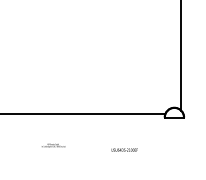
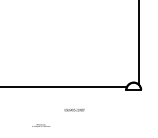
text: (52, 145) -> (40, 125), moved
text: (124, 150) -> (74, 110), moved

